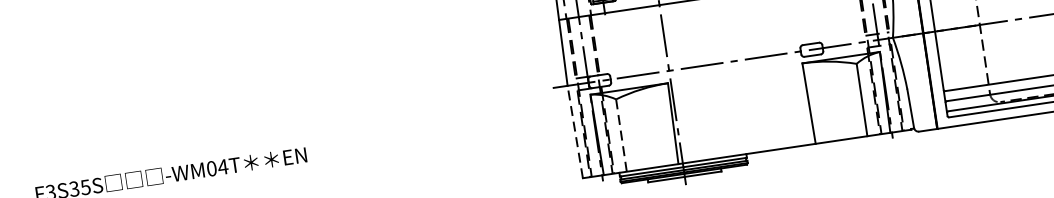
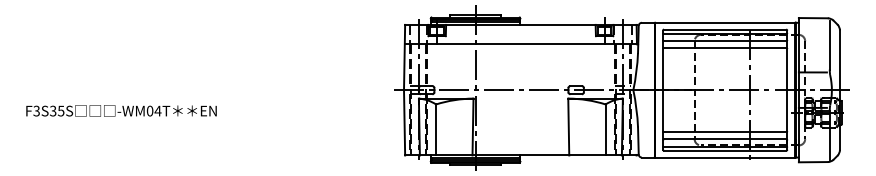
line: (575, 131) -> (404, 122), dashed -> solid
line: (621, 134) -> (436, 129), dashed -> solid

